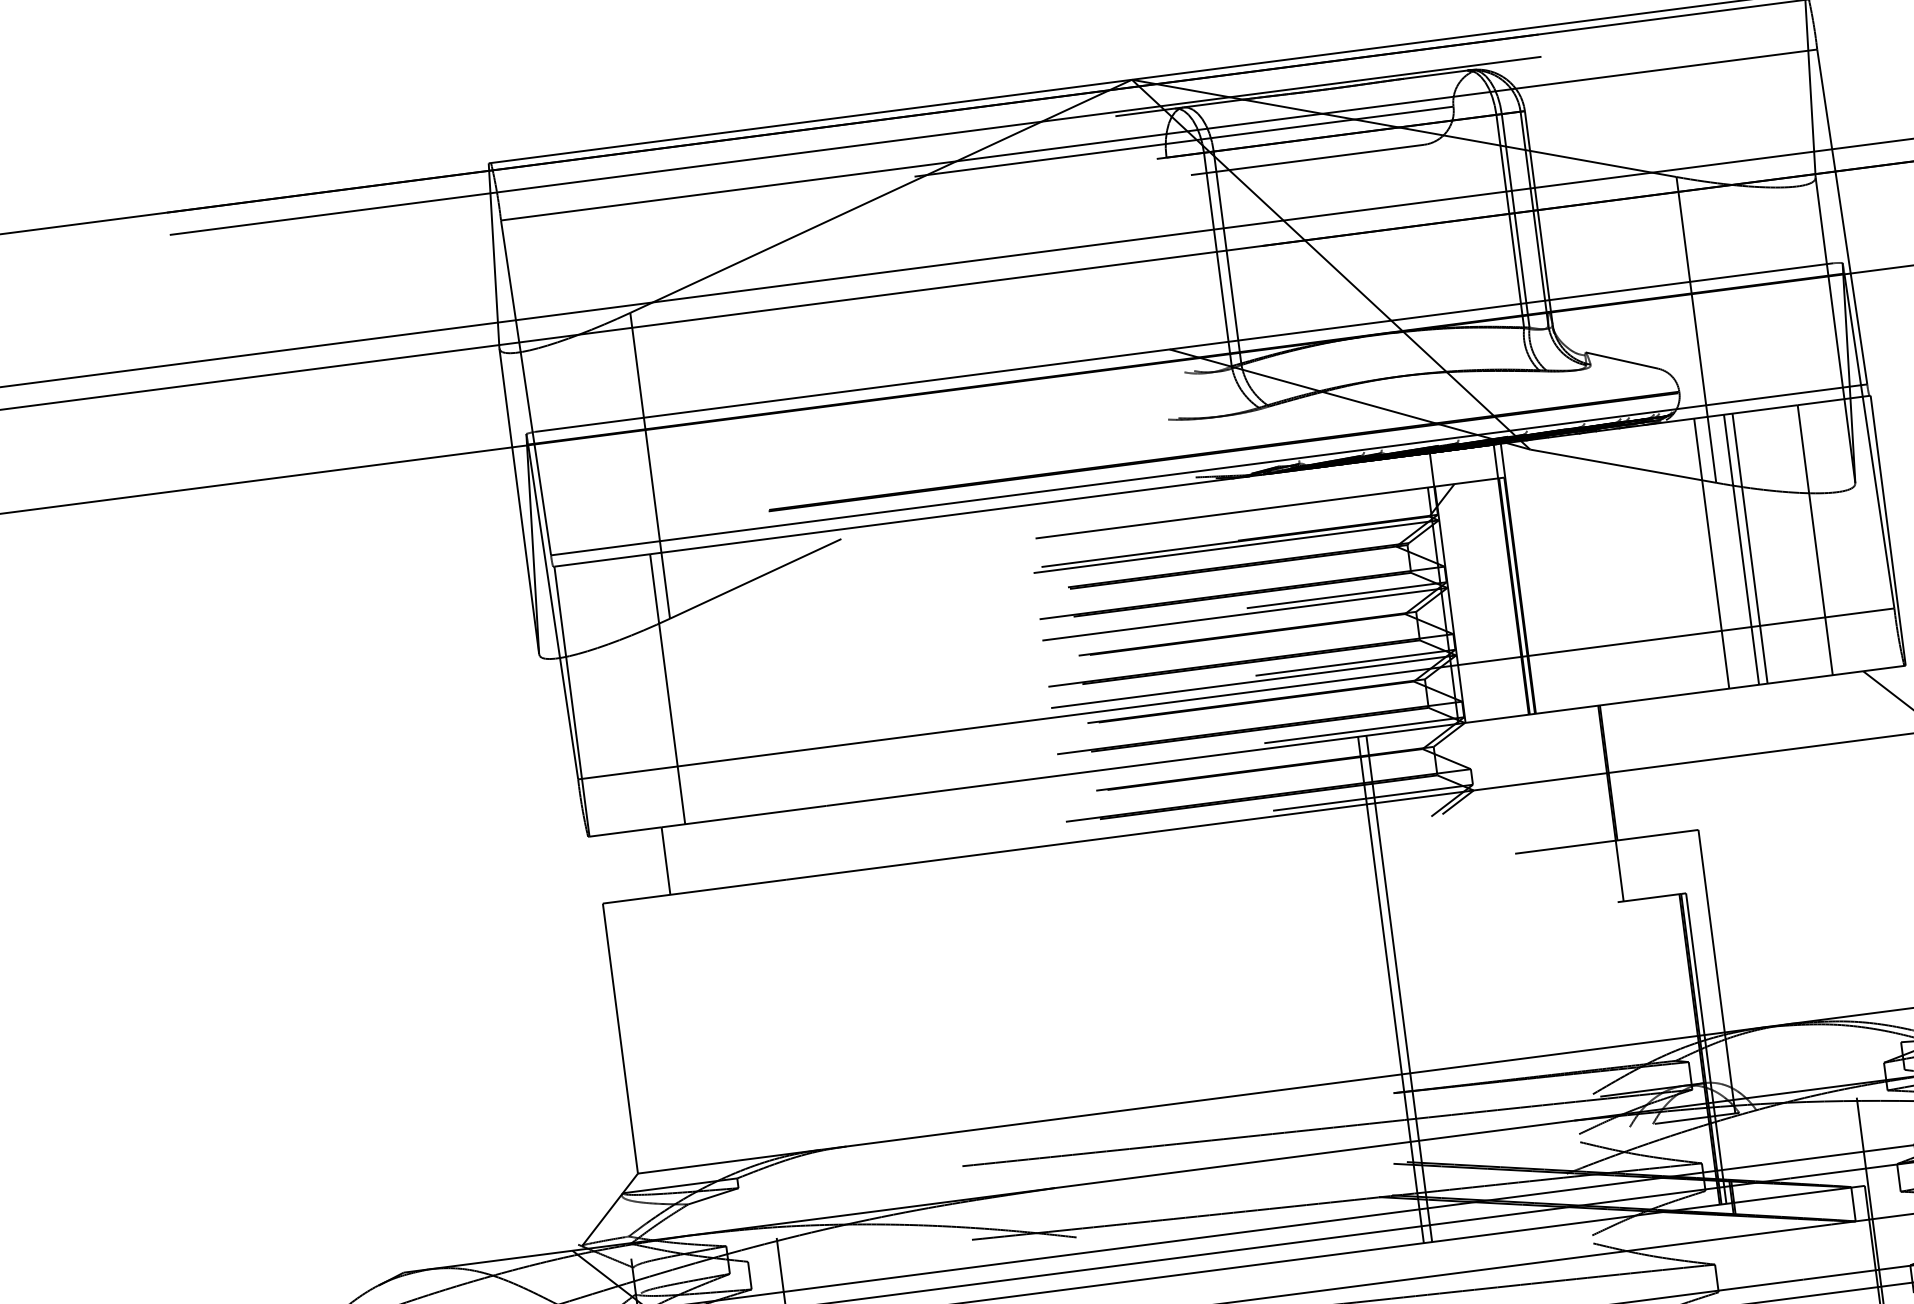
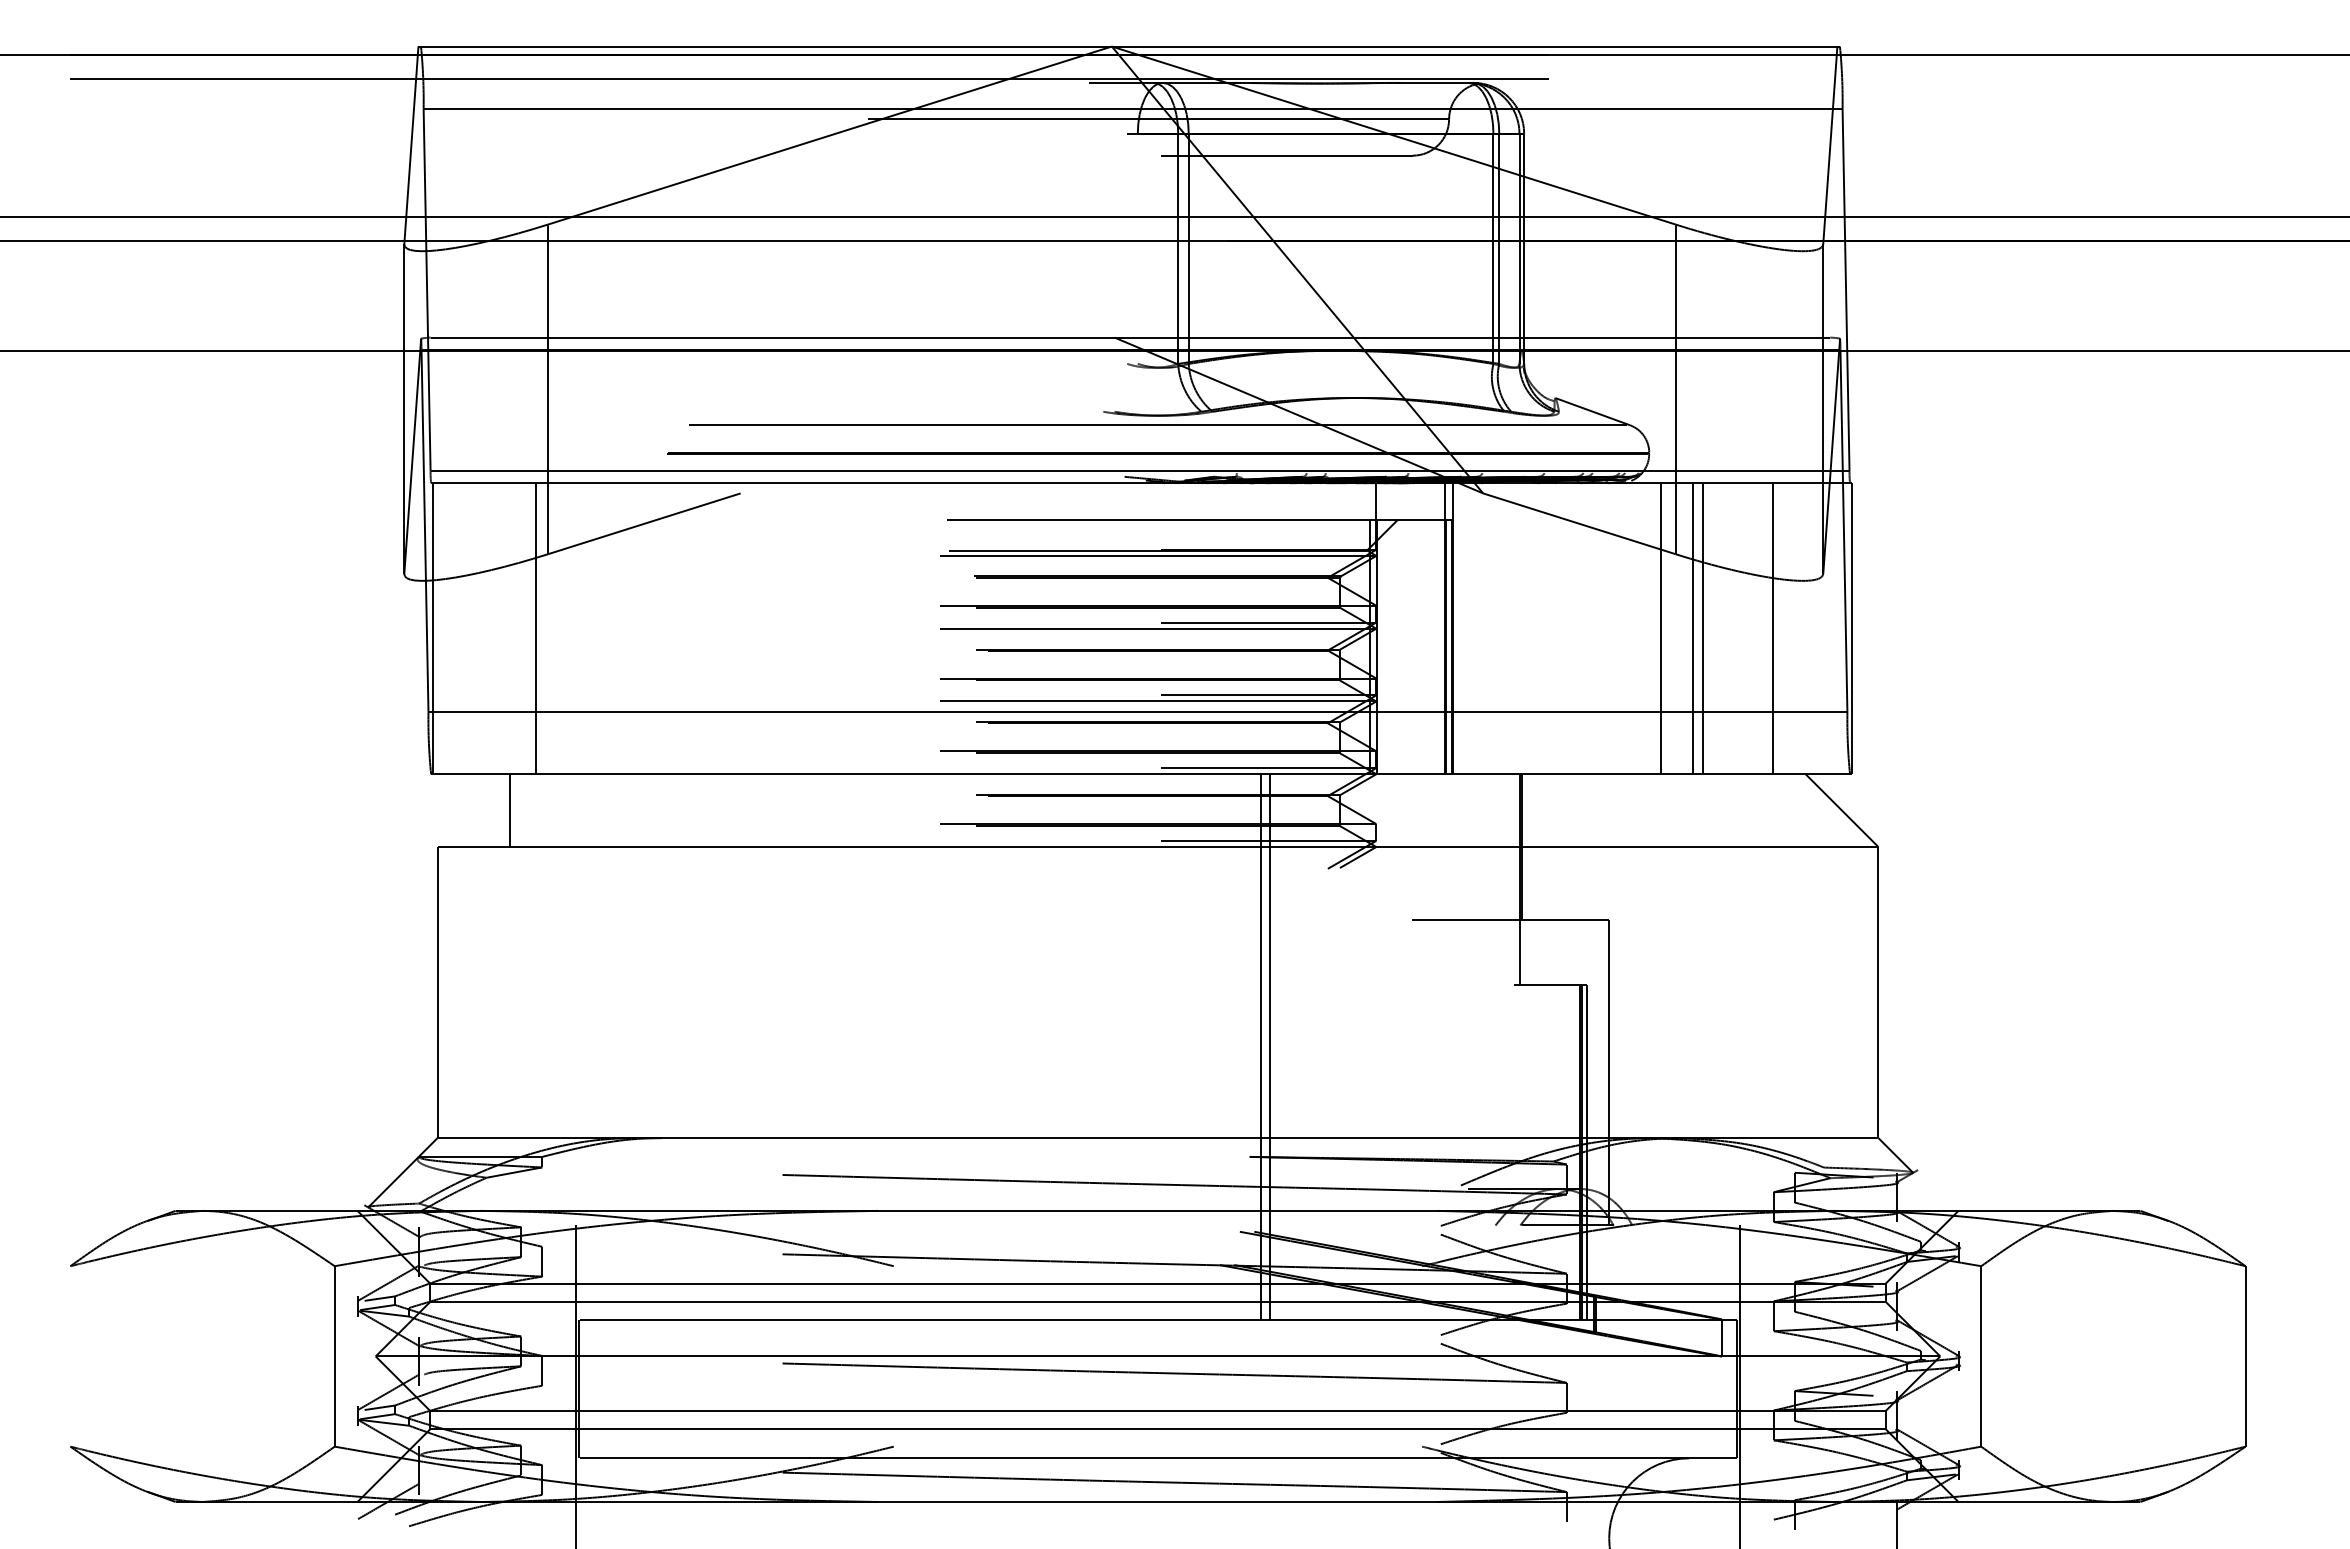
line: (1219, 425) -> (1157, 425), added

